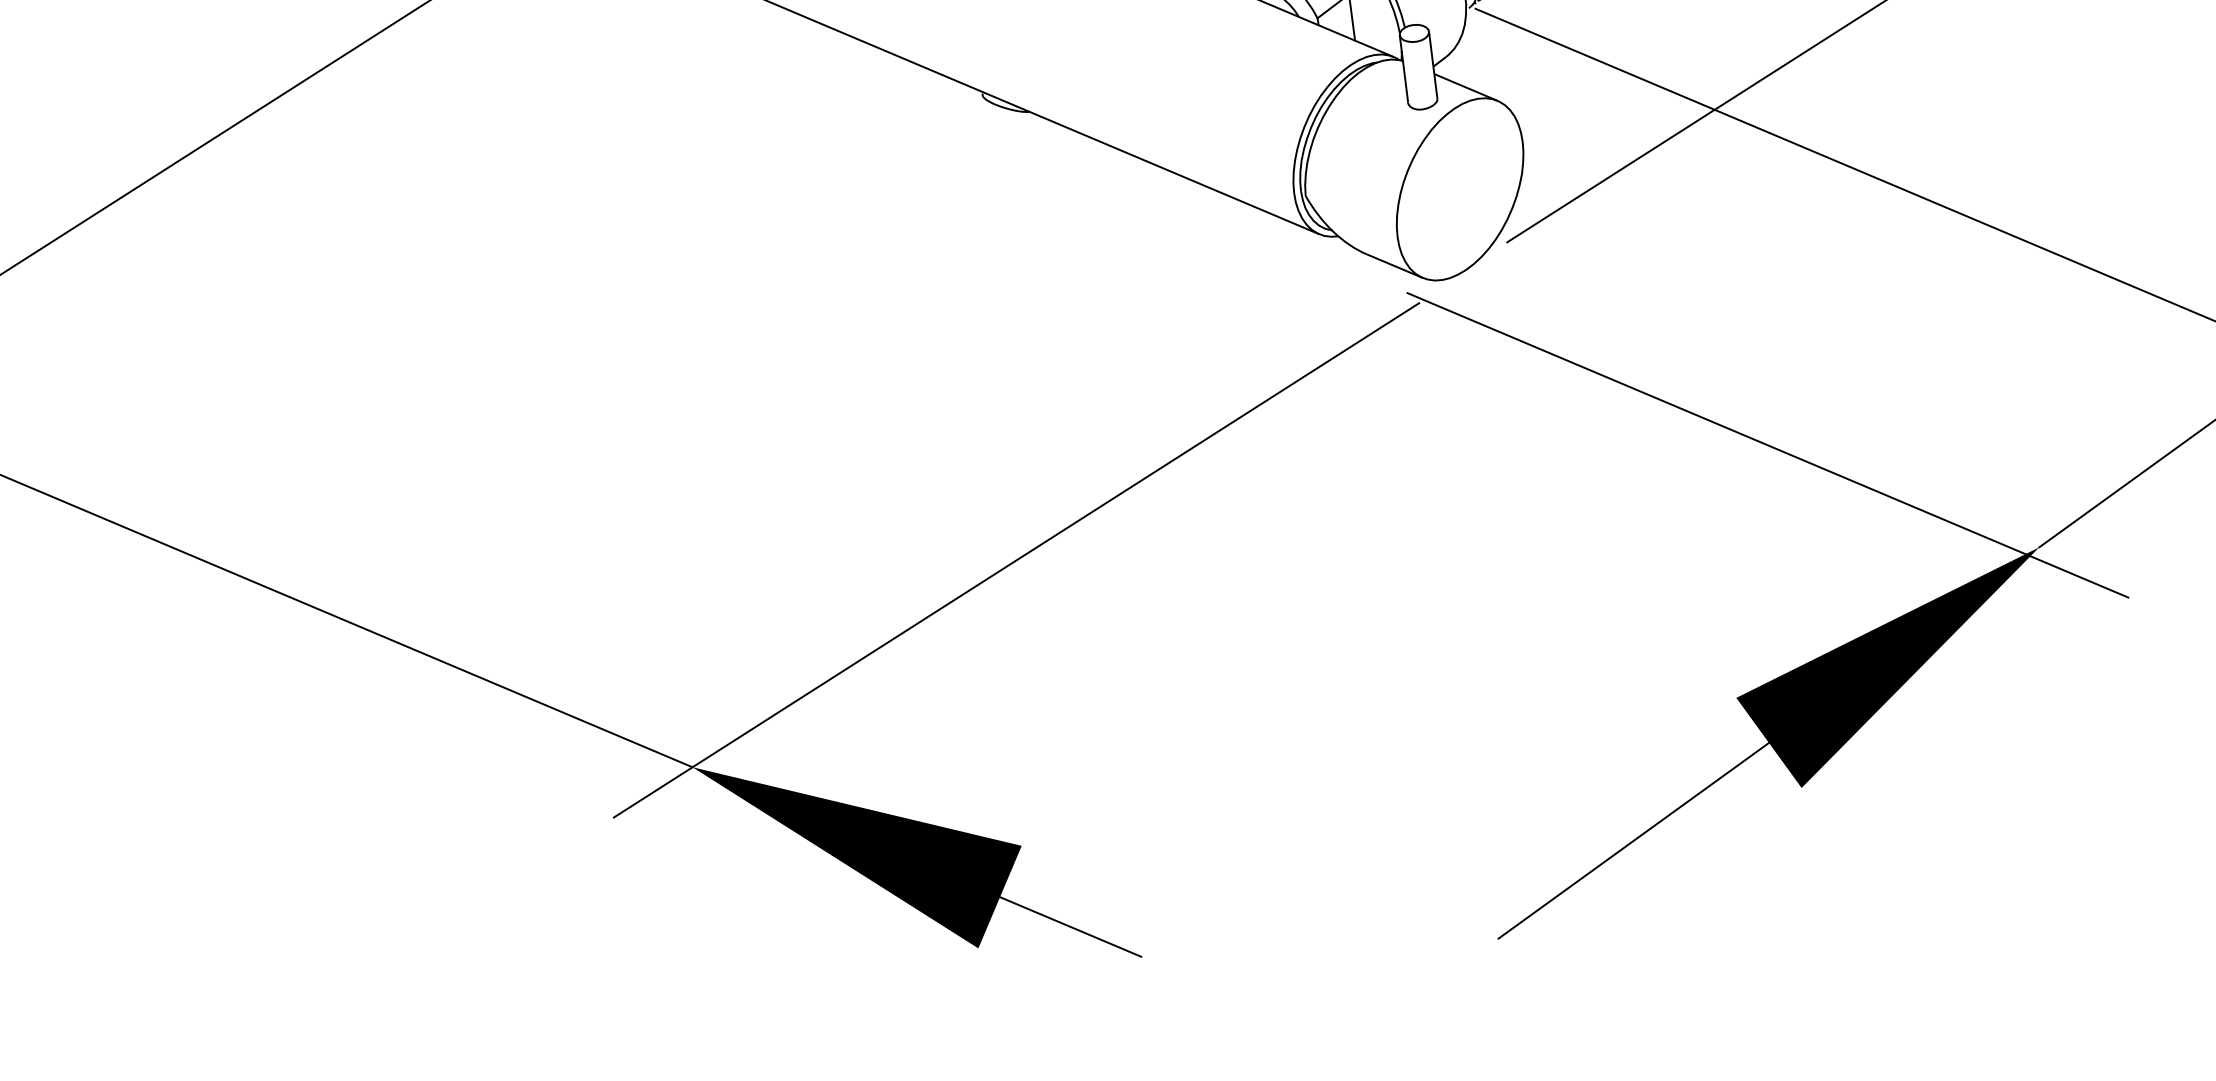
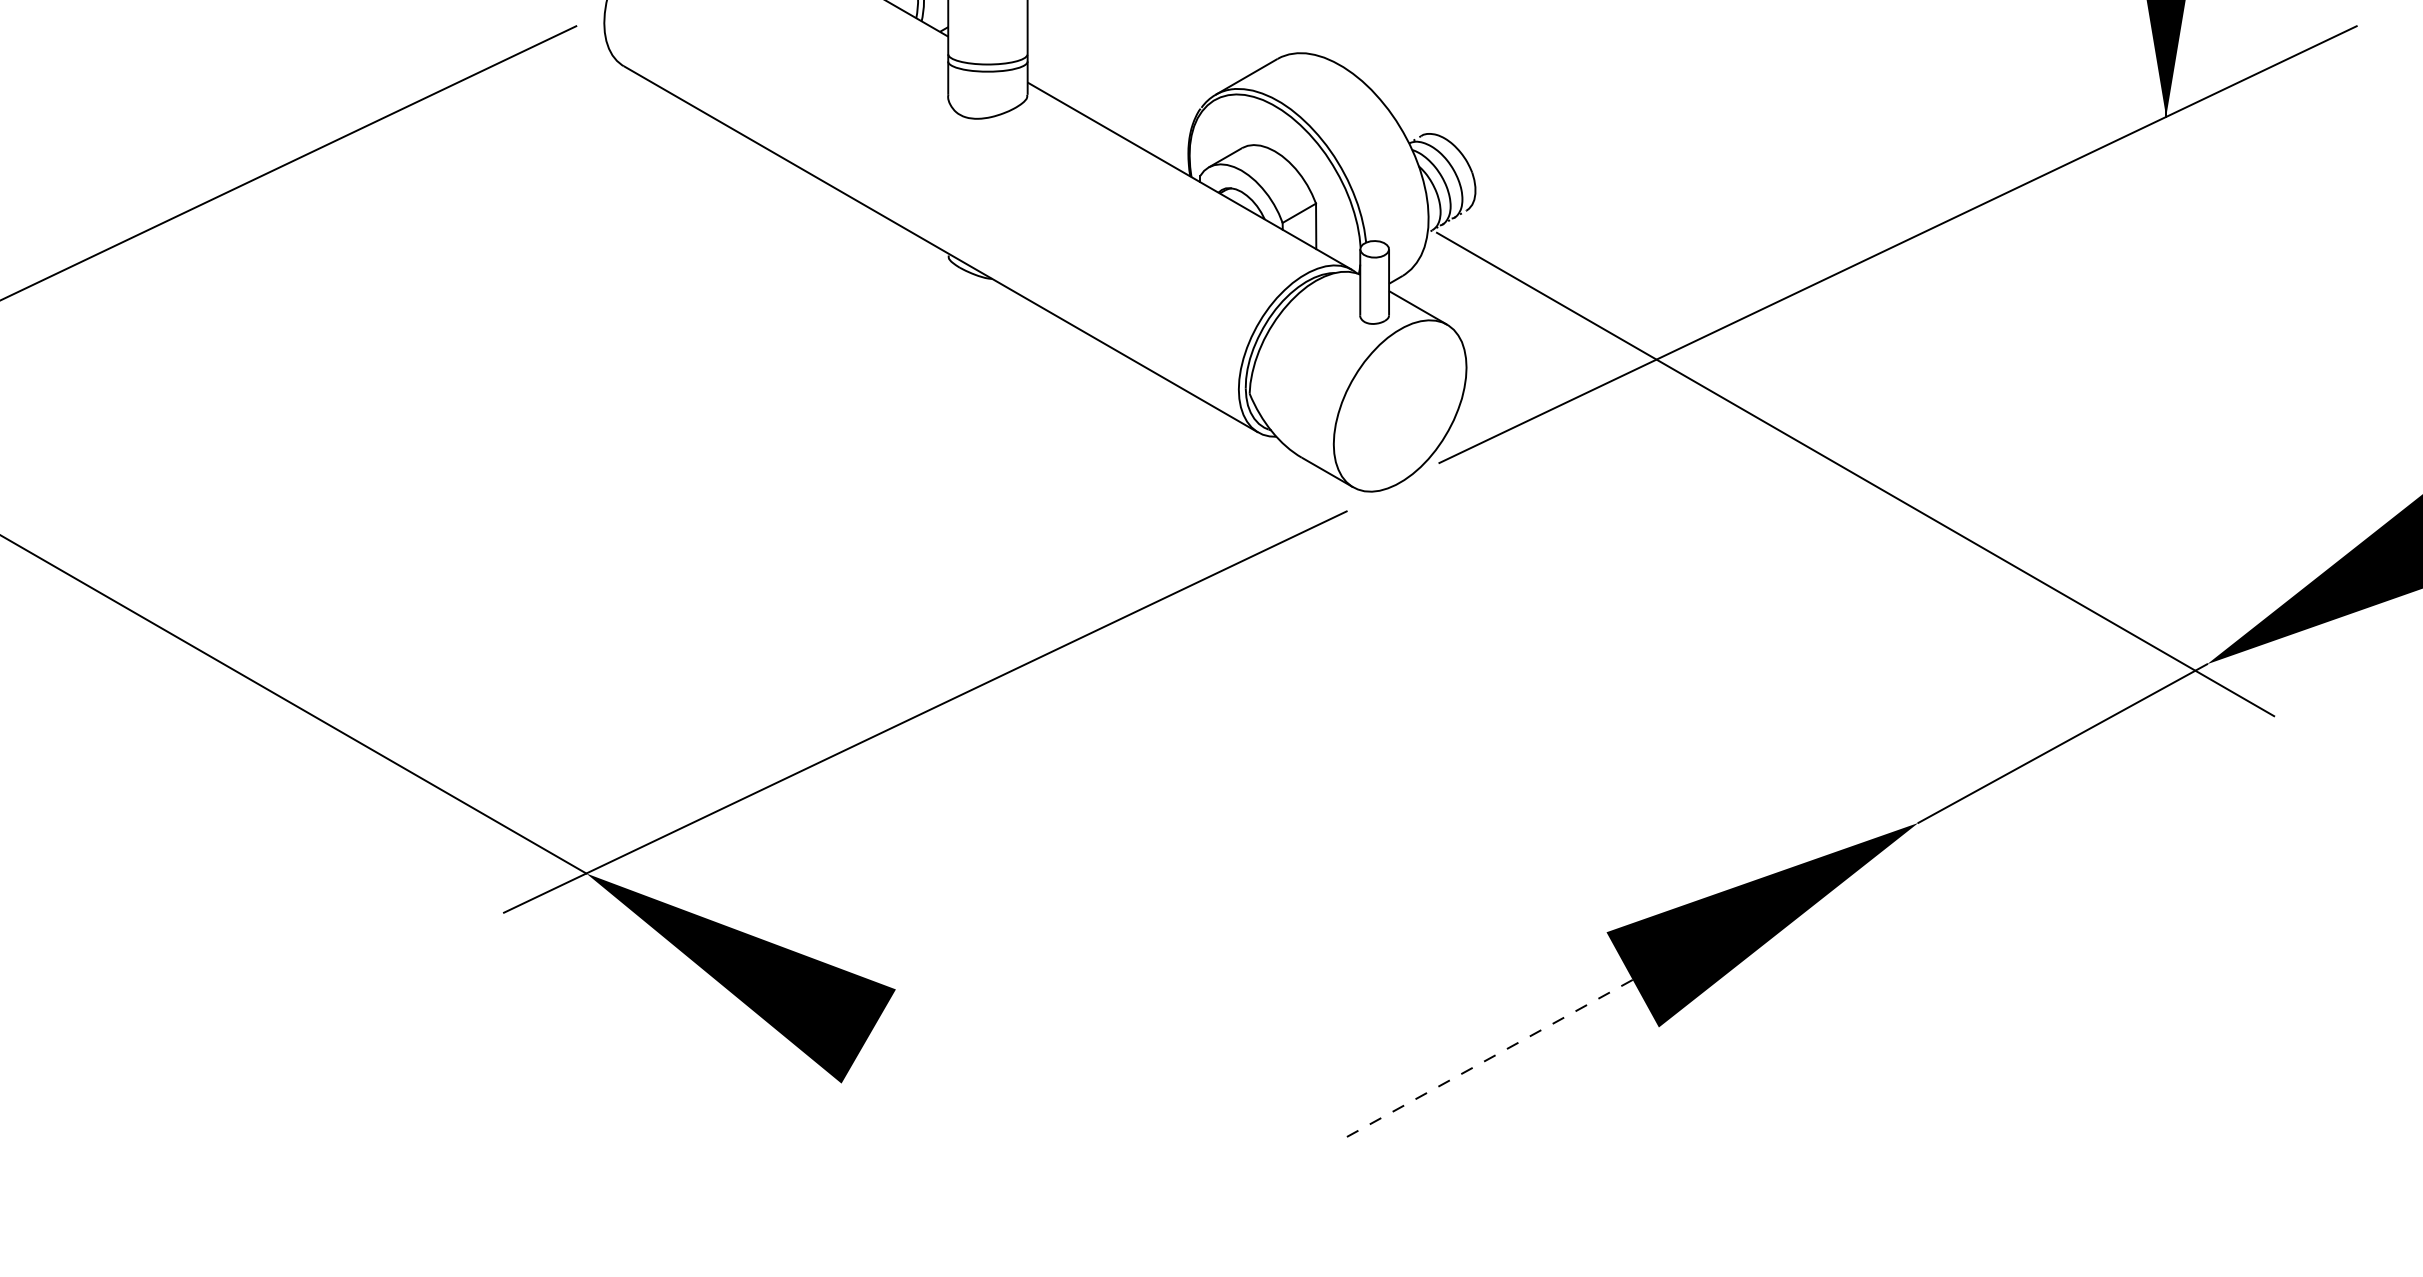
line: (1767, 445) -> (1667, 691), removed
line: (1633, 840) -> (1489, 1058), solid -> dashed
line: (1070, 926) -> (933, 1073), removed

